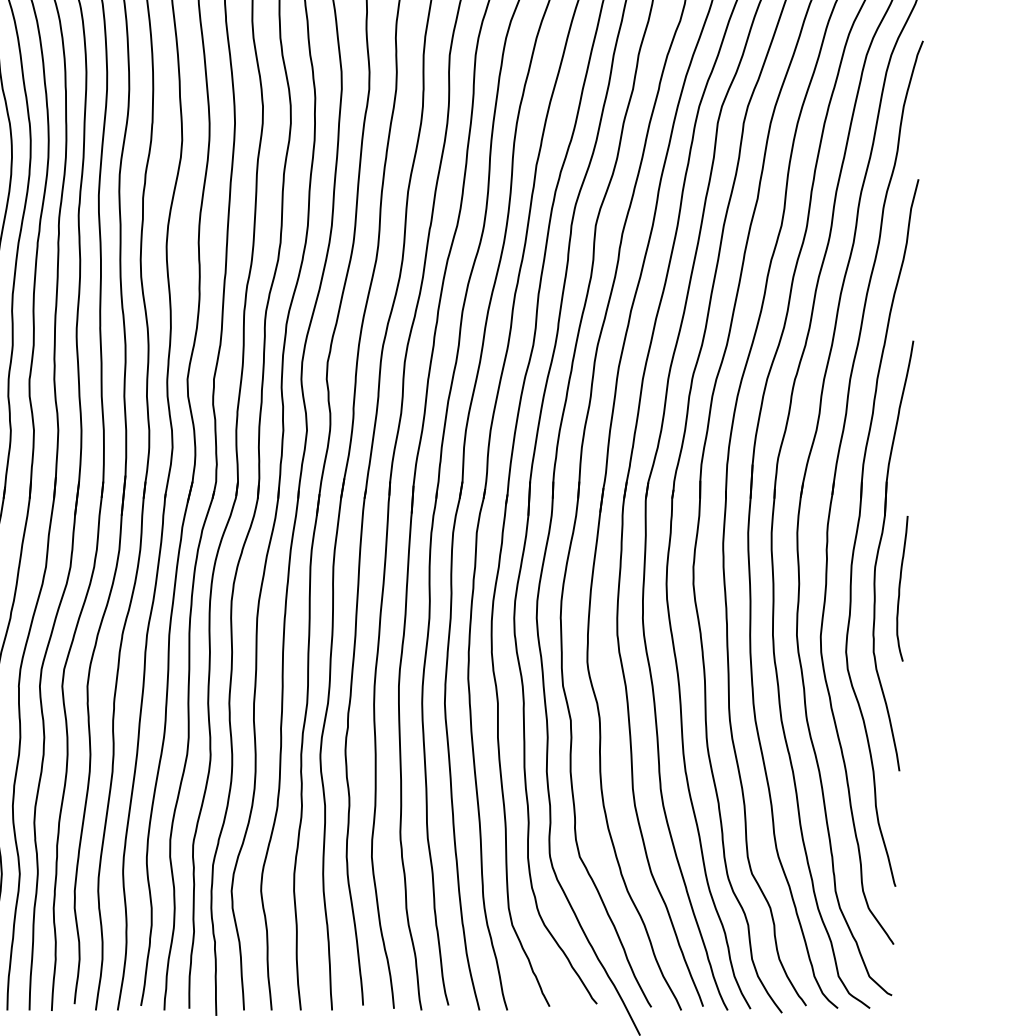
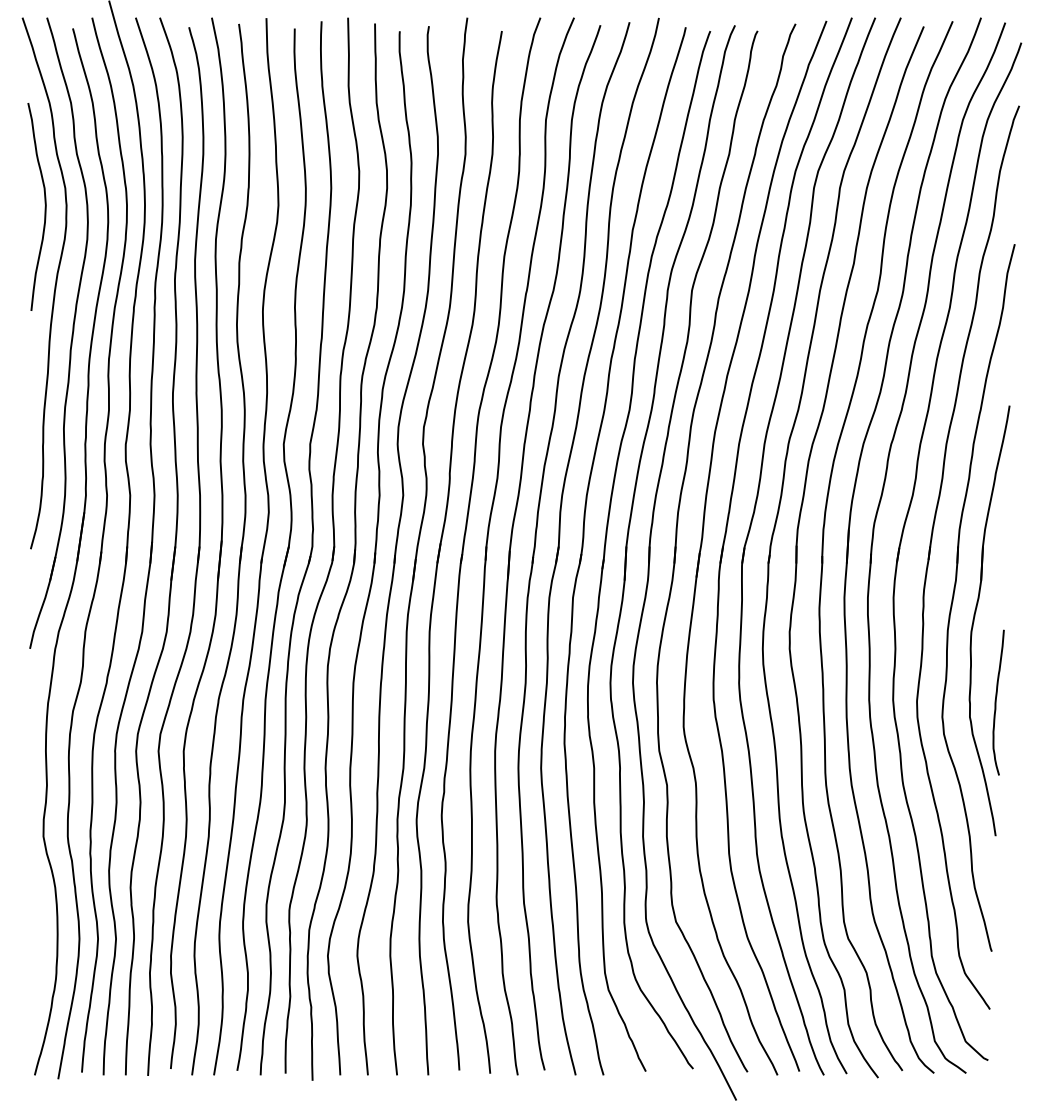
curve: (900, 588) -> (996, 702), moved

